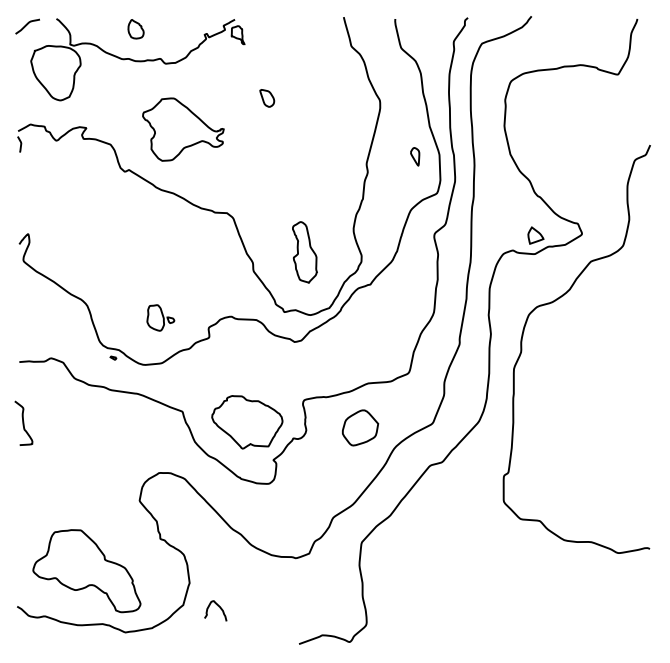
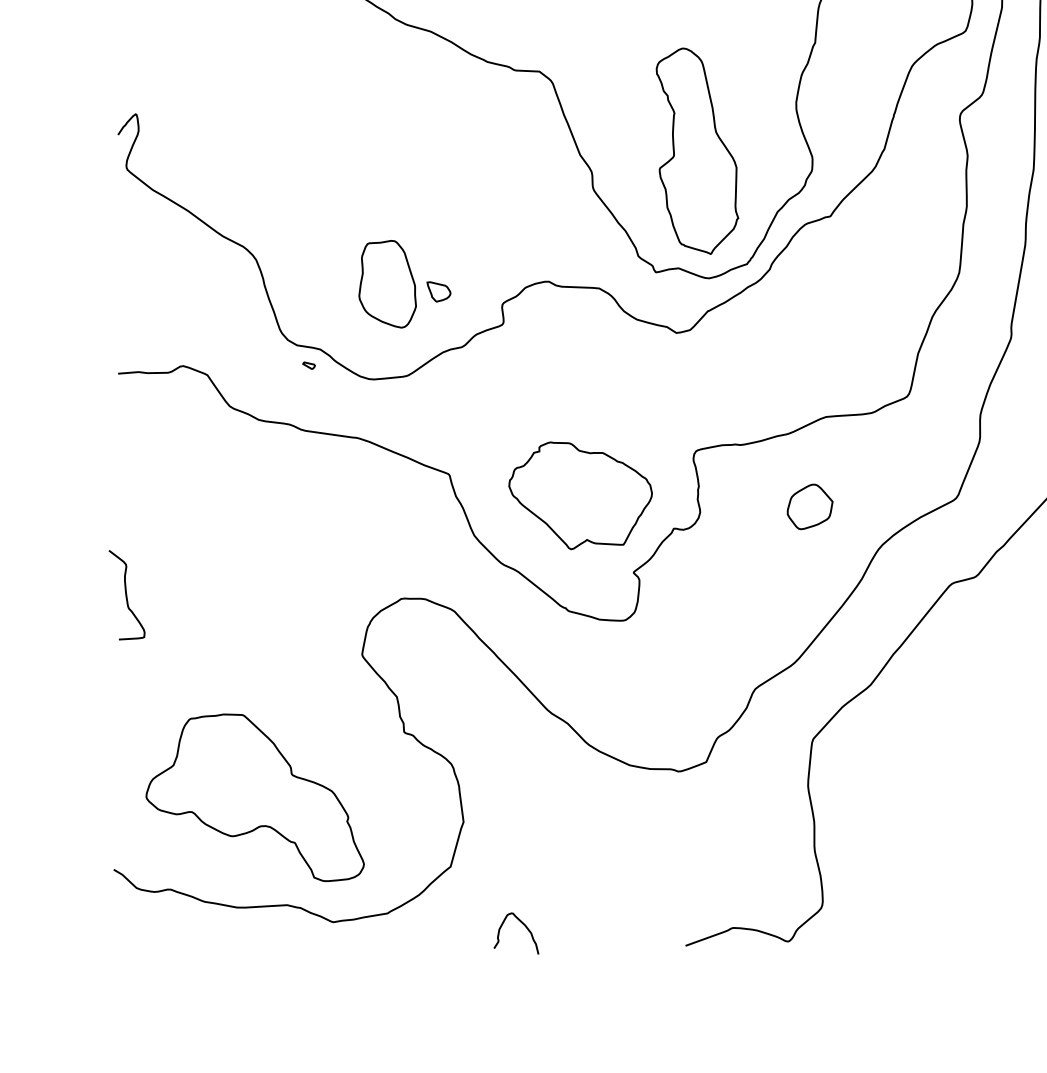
part: (304, 252) -> (696, 151), size x1.67
part: (160, 317) -> (404, 283), size x1.67
curve: (23, 422) -> (126, 593), moved
part: (360, 427) -> (810, 506), size x0.62
curve: (217, 606) -> (520, 924), moved

